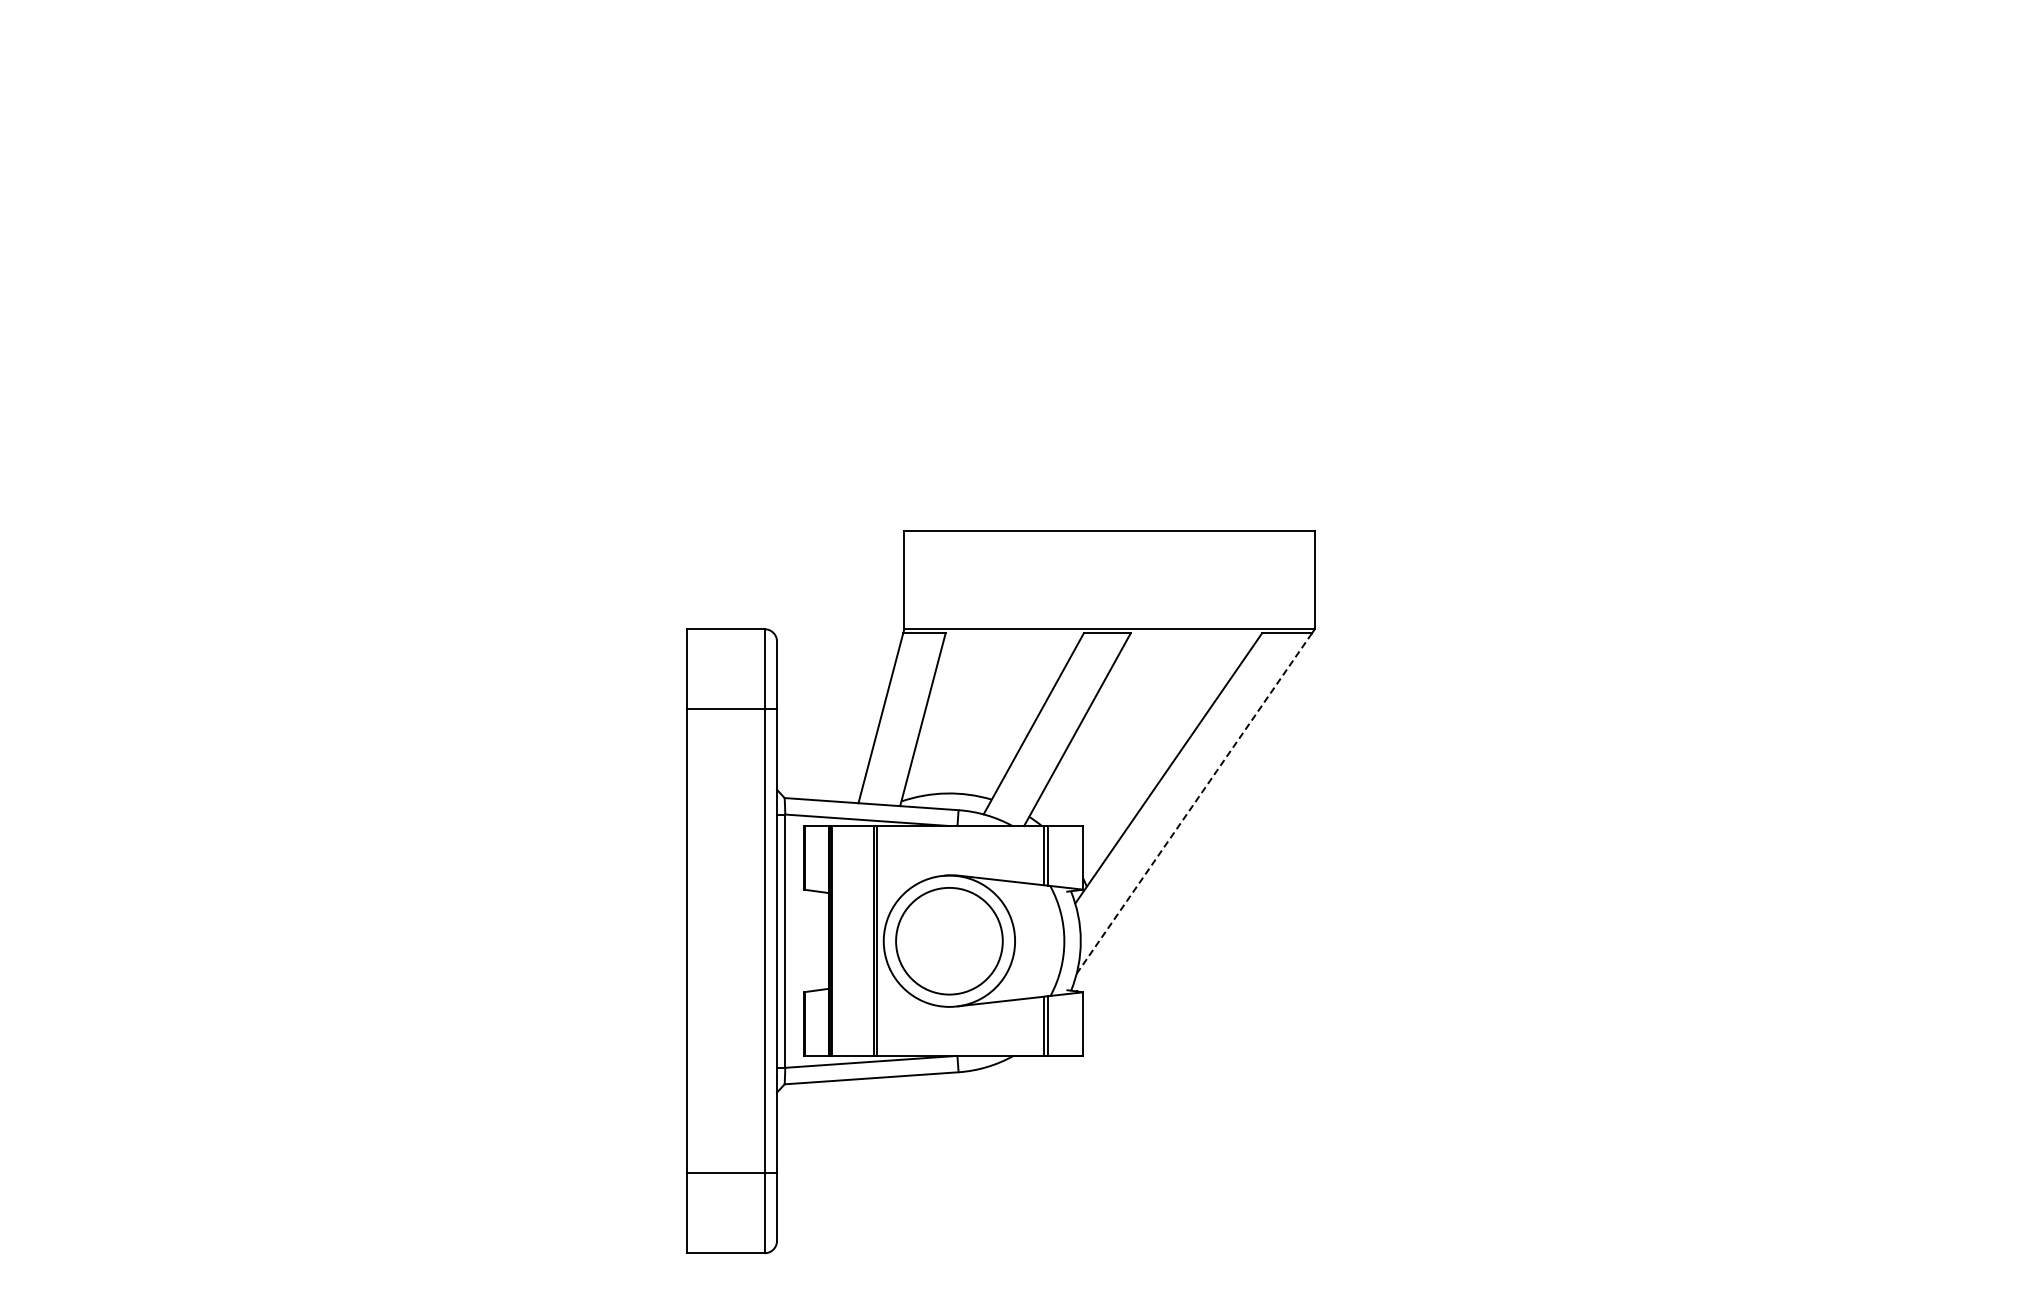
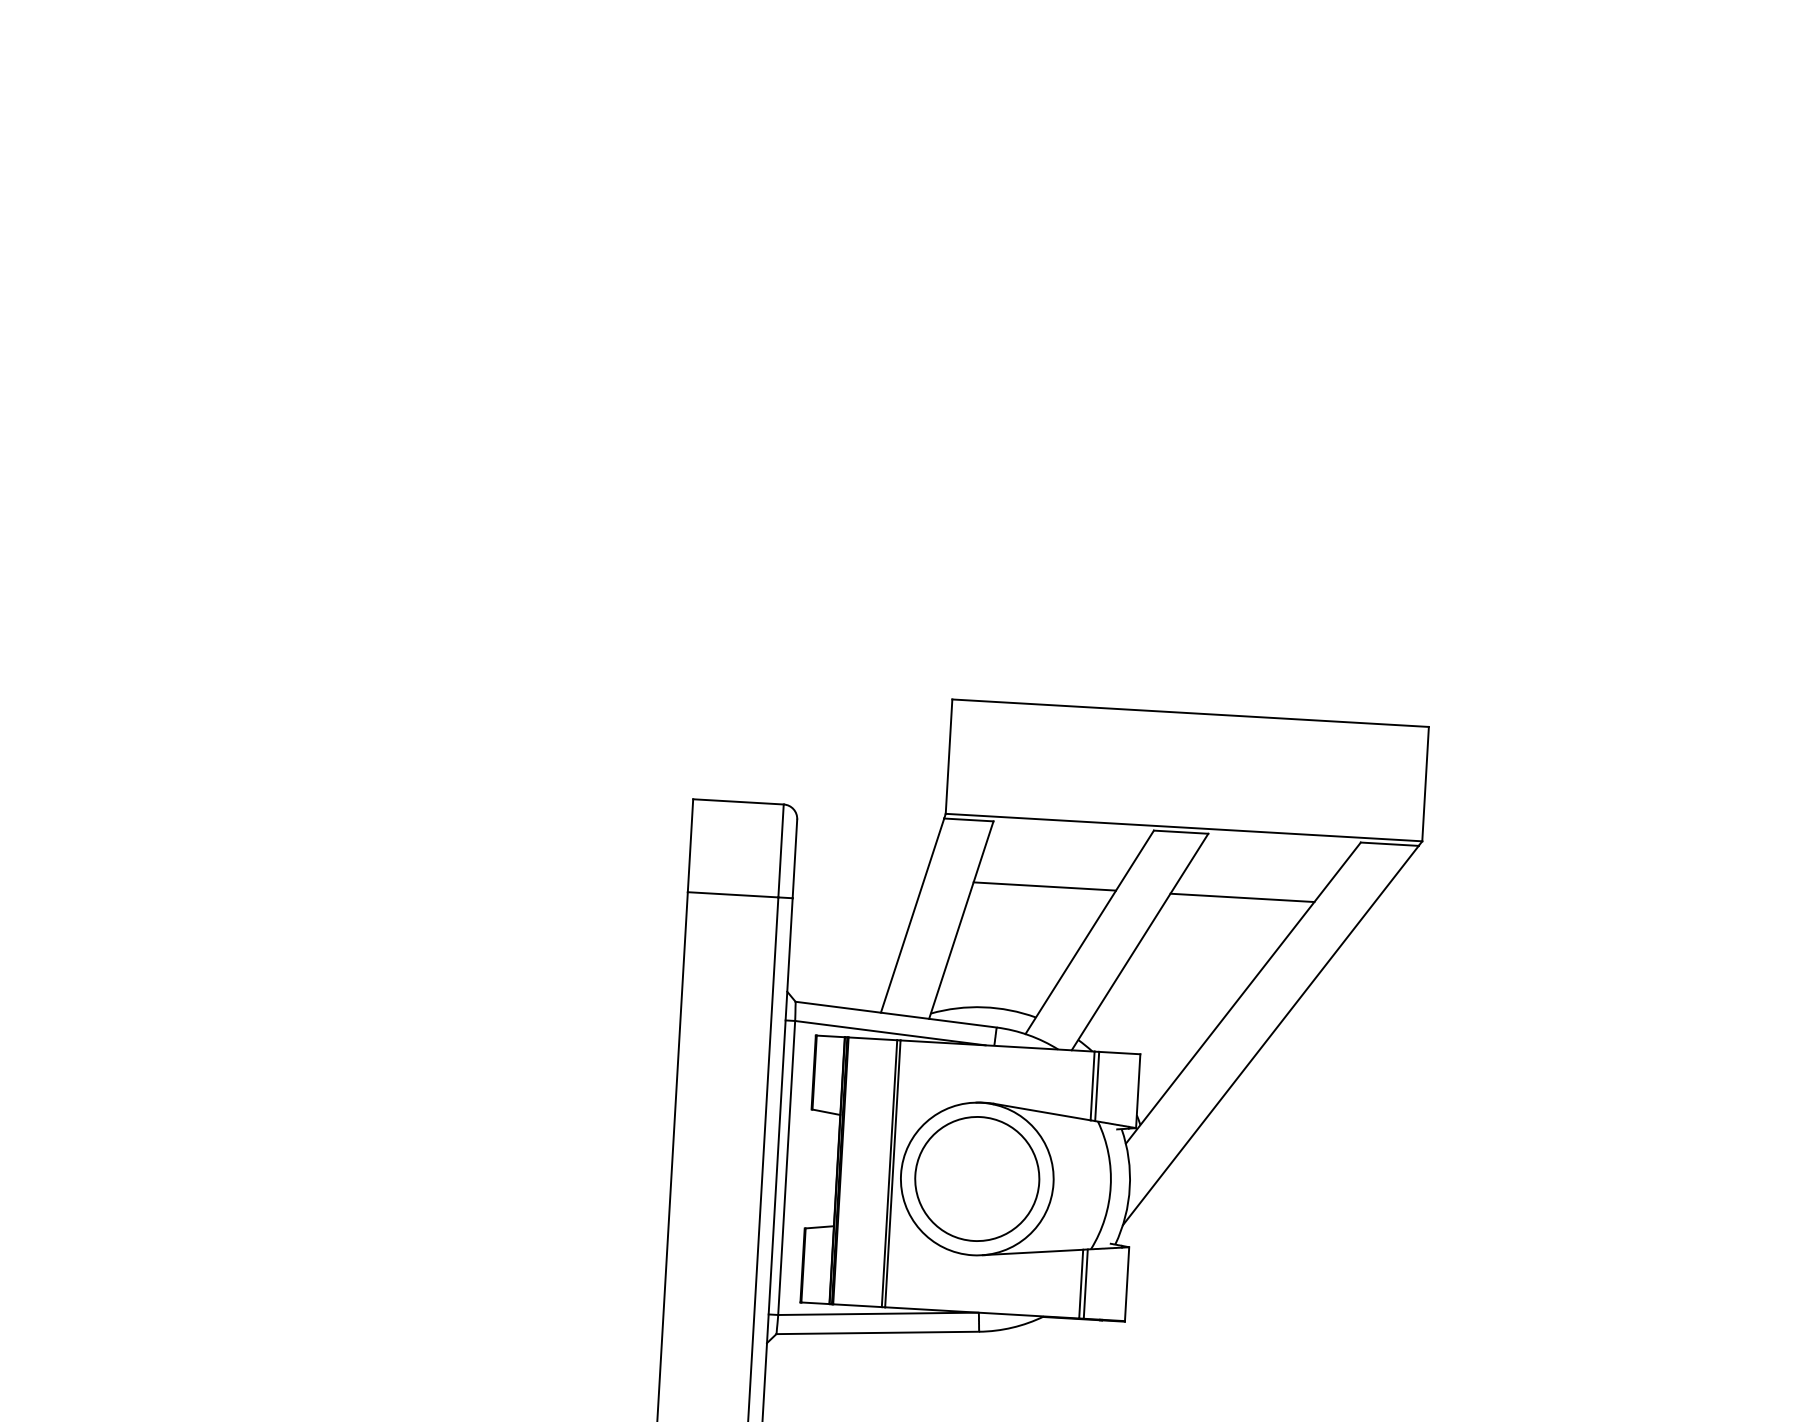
line: (992, 686) -> (1044, 886), added
line: (1163, 686) -> (1242, 897), added
line: (1194, 803) -> (1270, 1035), dashed -> solid

